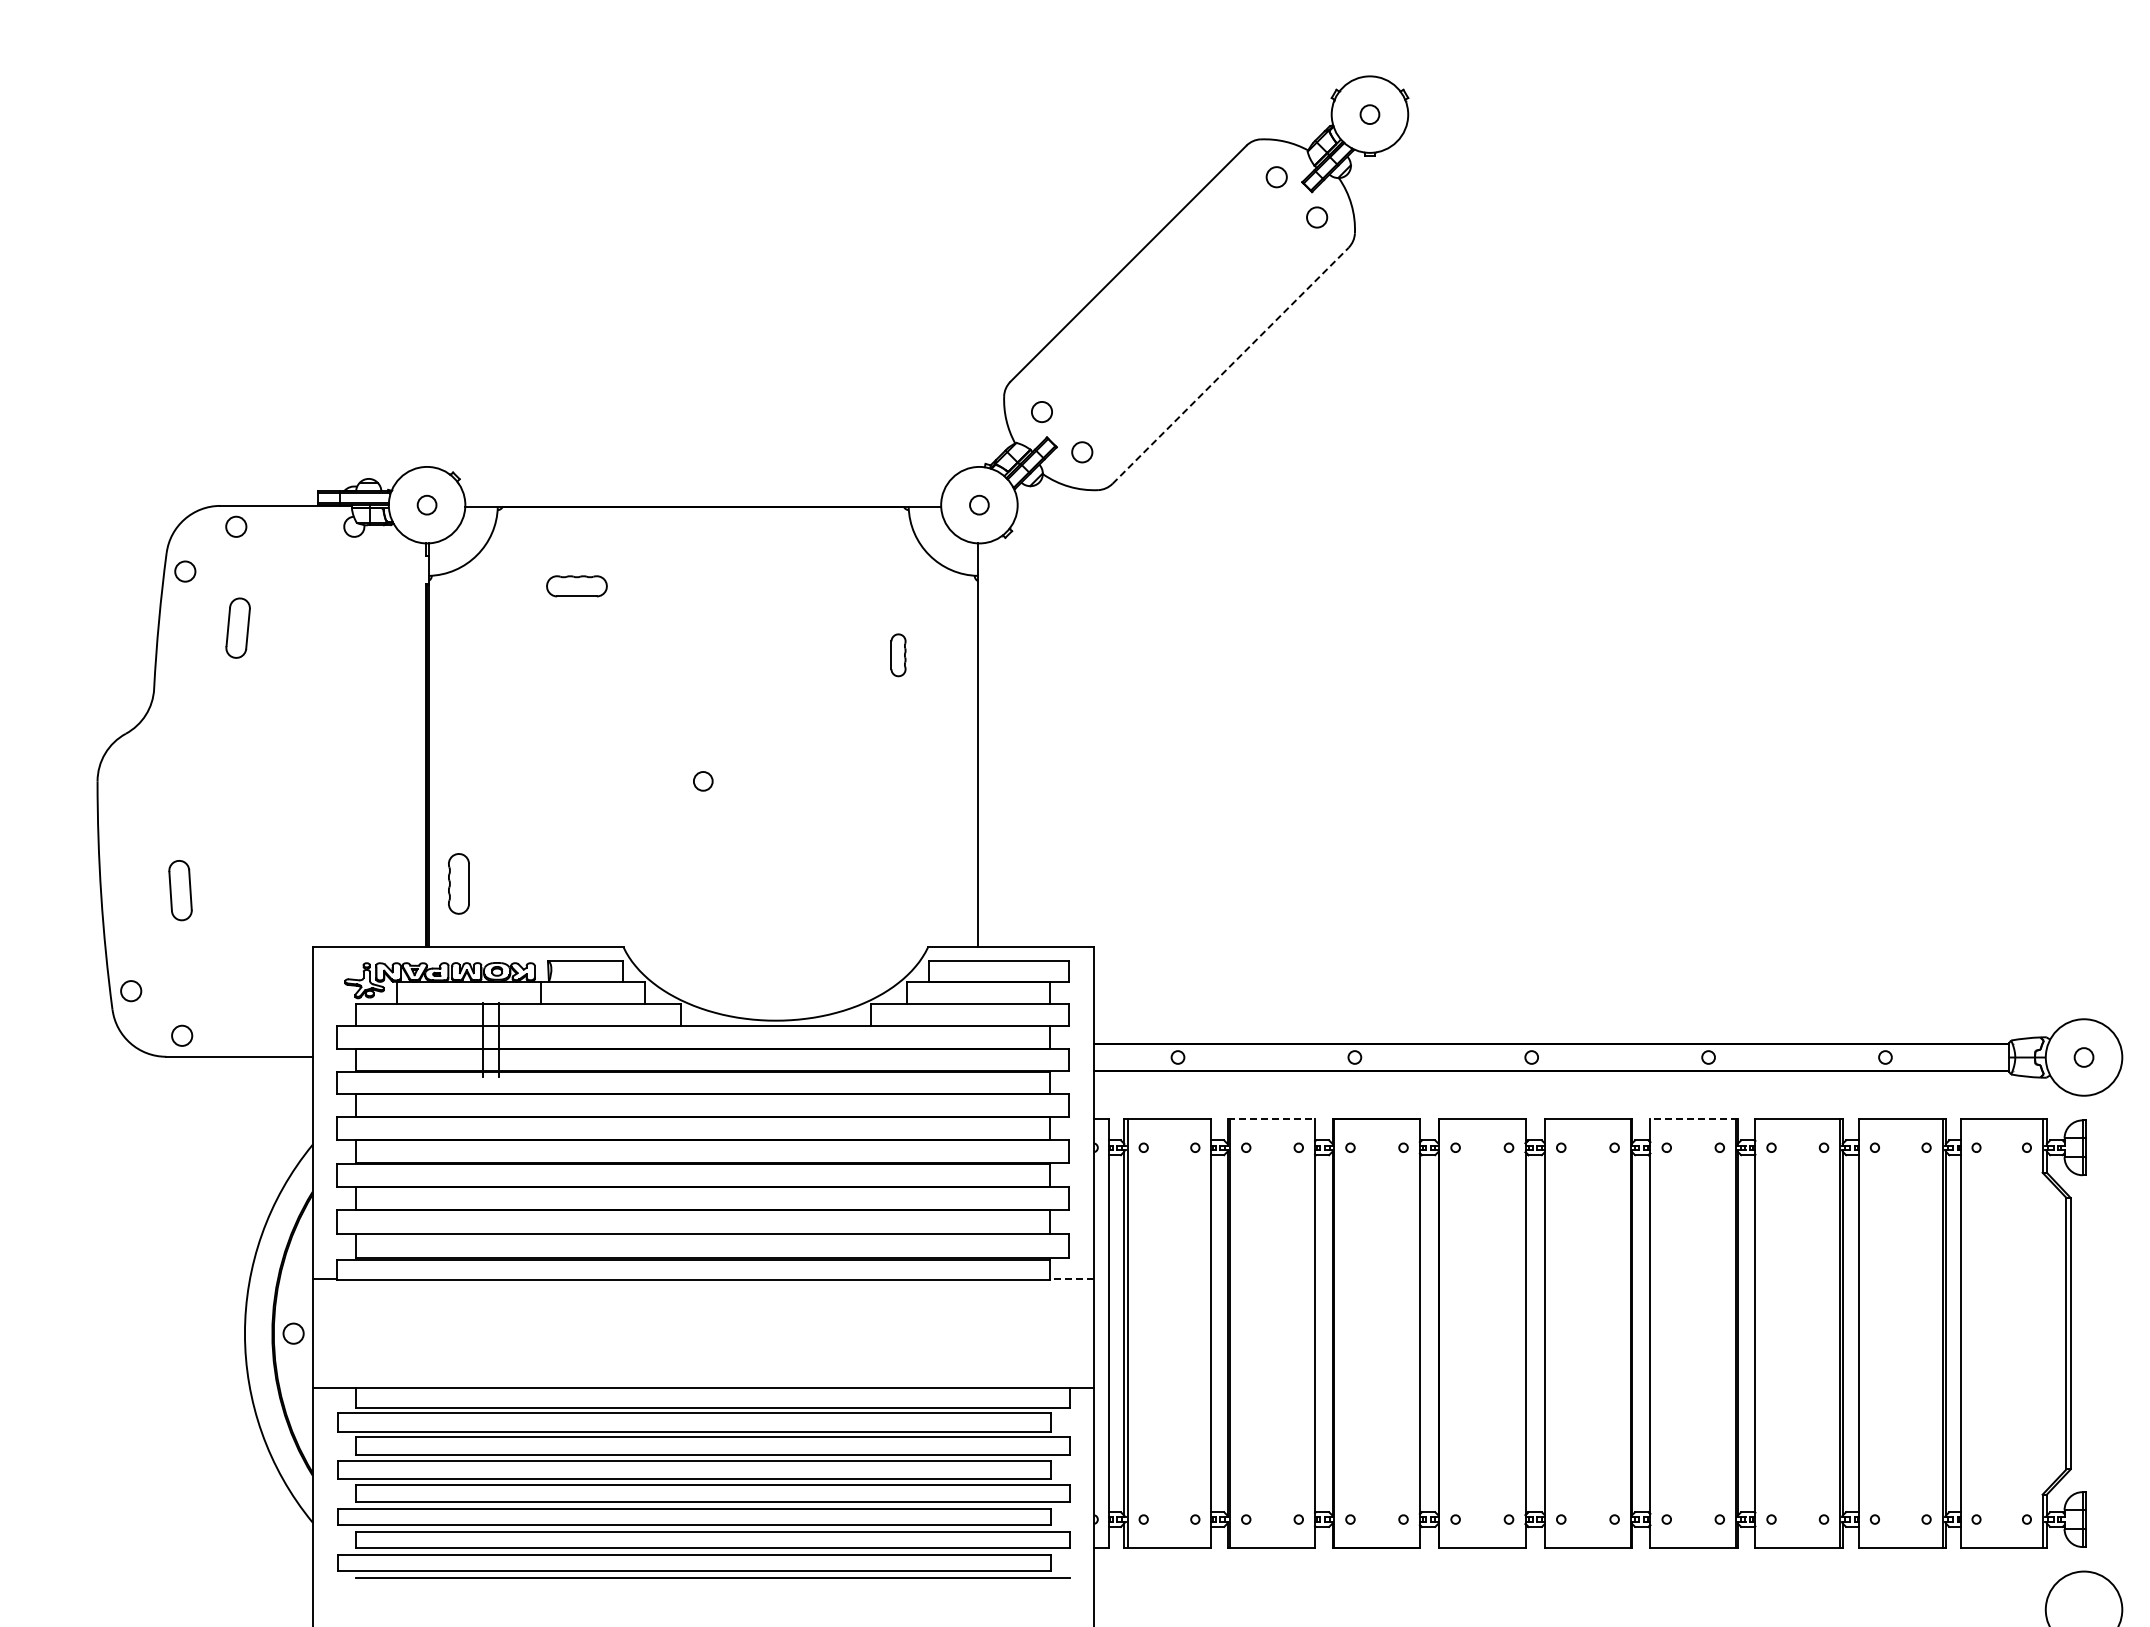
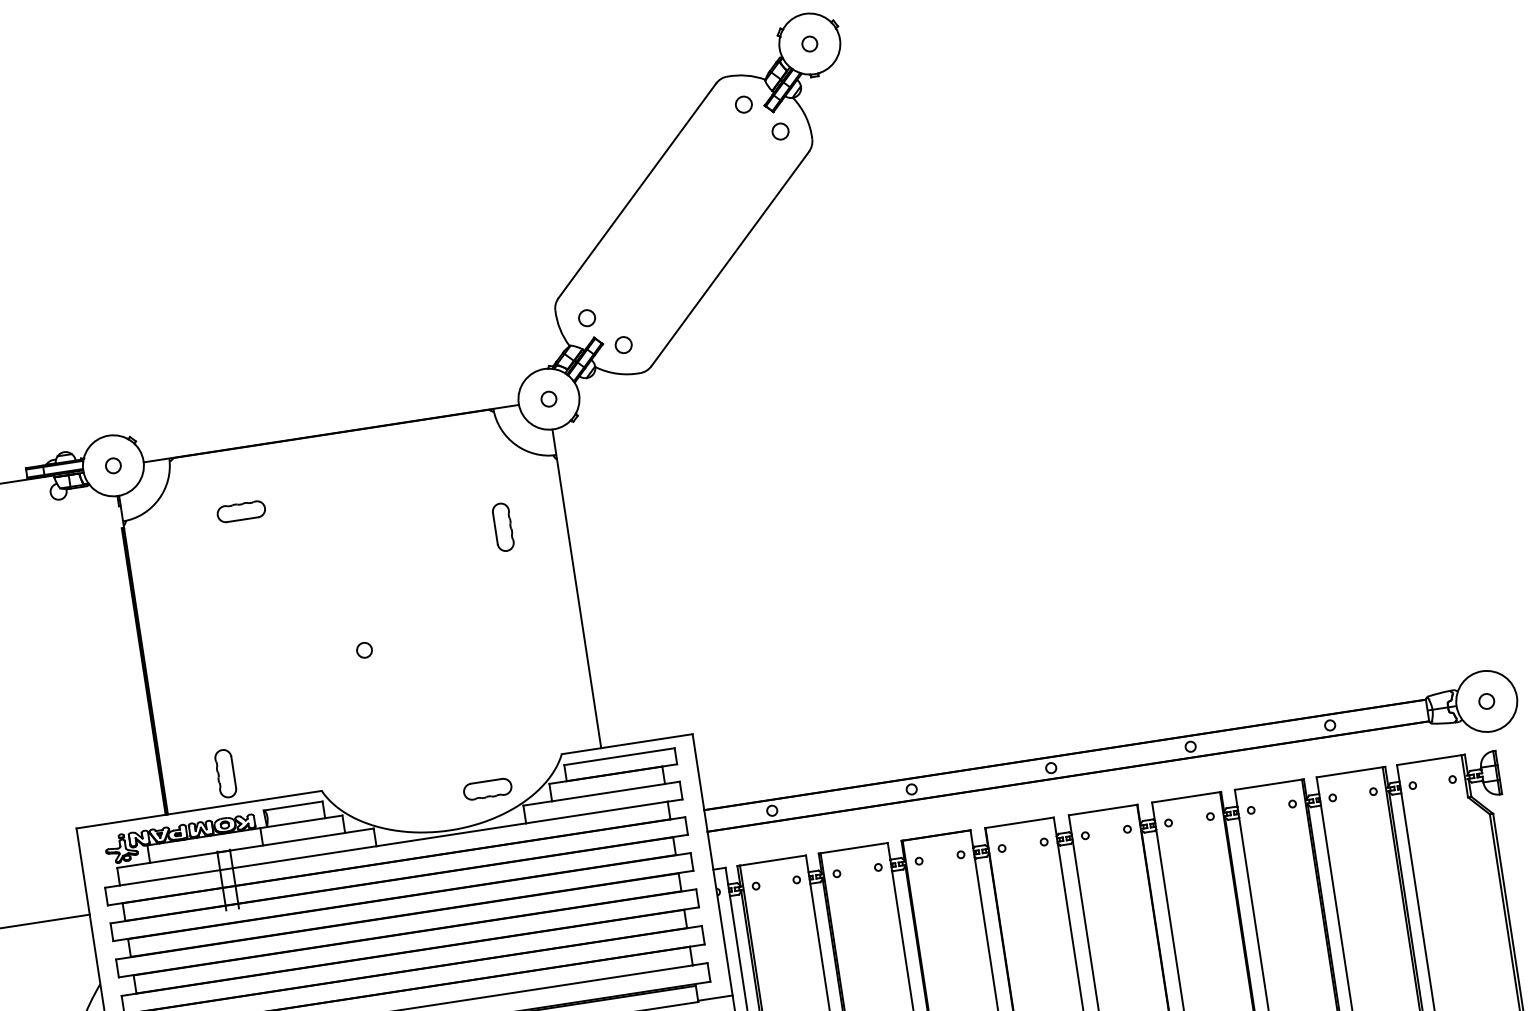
line: (1230, 365) -> (730, 258), dashed -> solid
part: (898, 655) -> (503, 527), size x1.43
part: (458, 883) -> (225, 773), moved
part: (829, 976) -> (487, 788), added
line: (1271, 1119) -> (853, 848), dashed -> solid
line: (1694, 1119) -> (1187, 797), dashed -> solid
line: (1072, 1278) -> (715, 997), dashed -> solid

